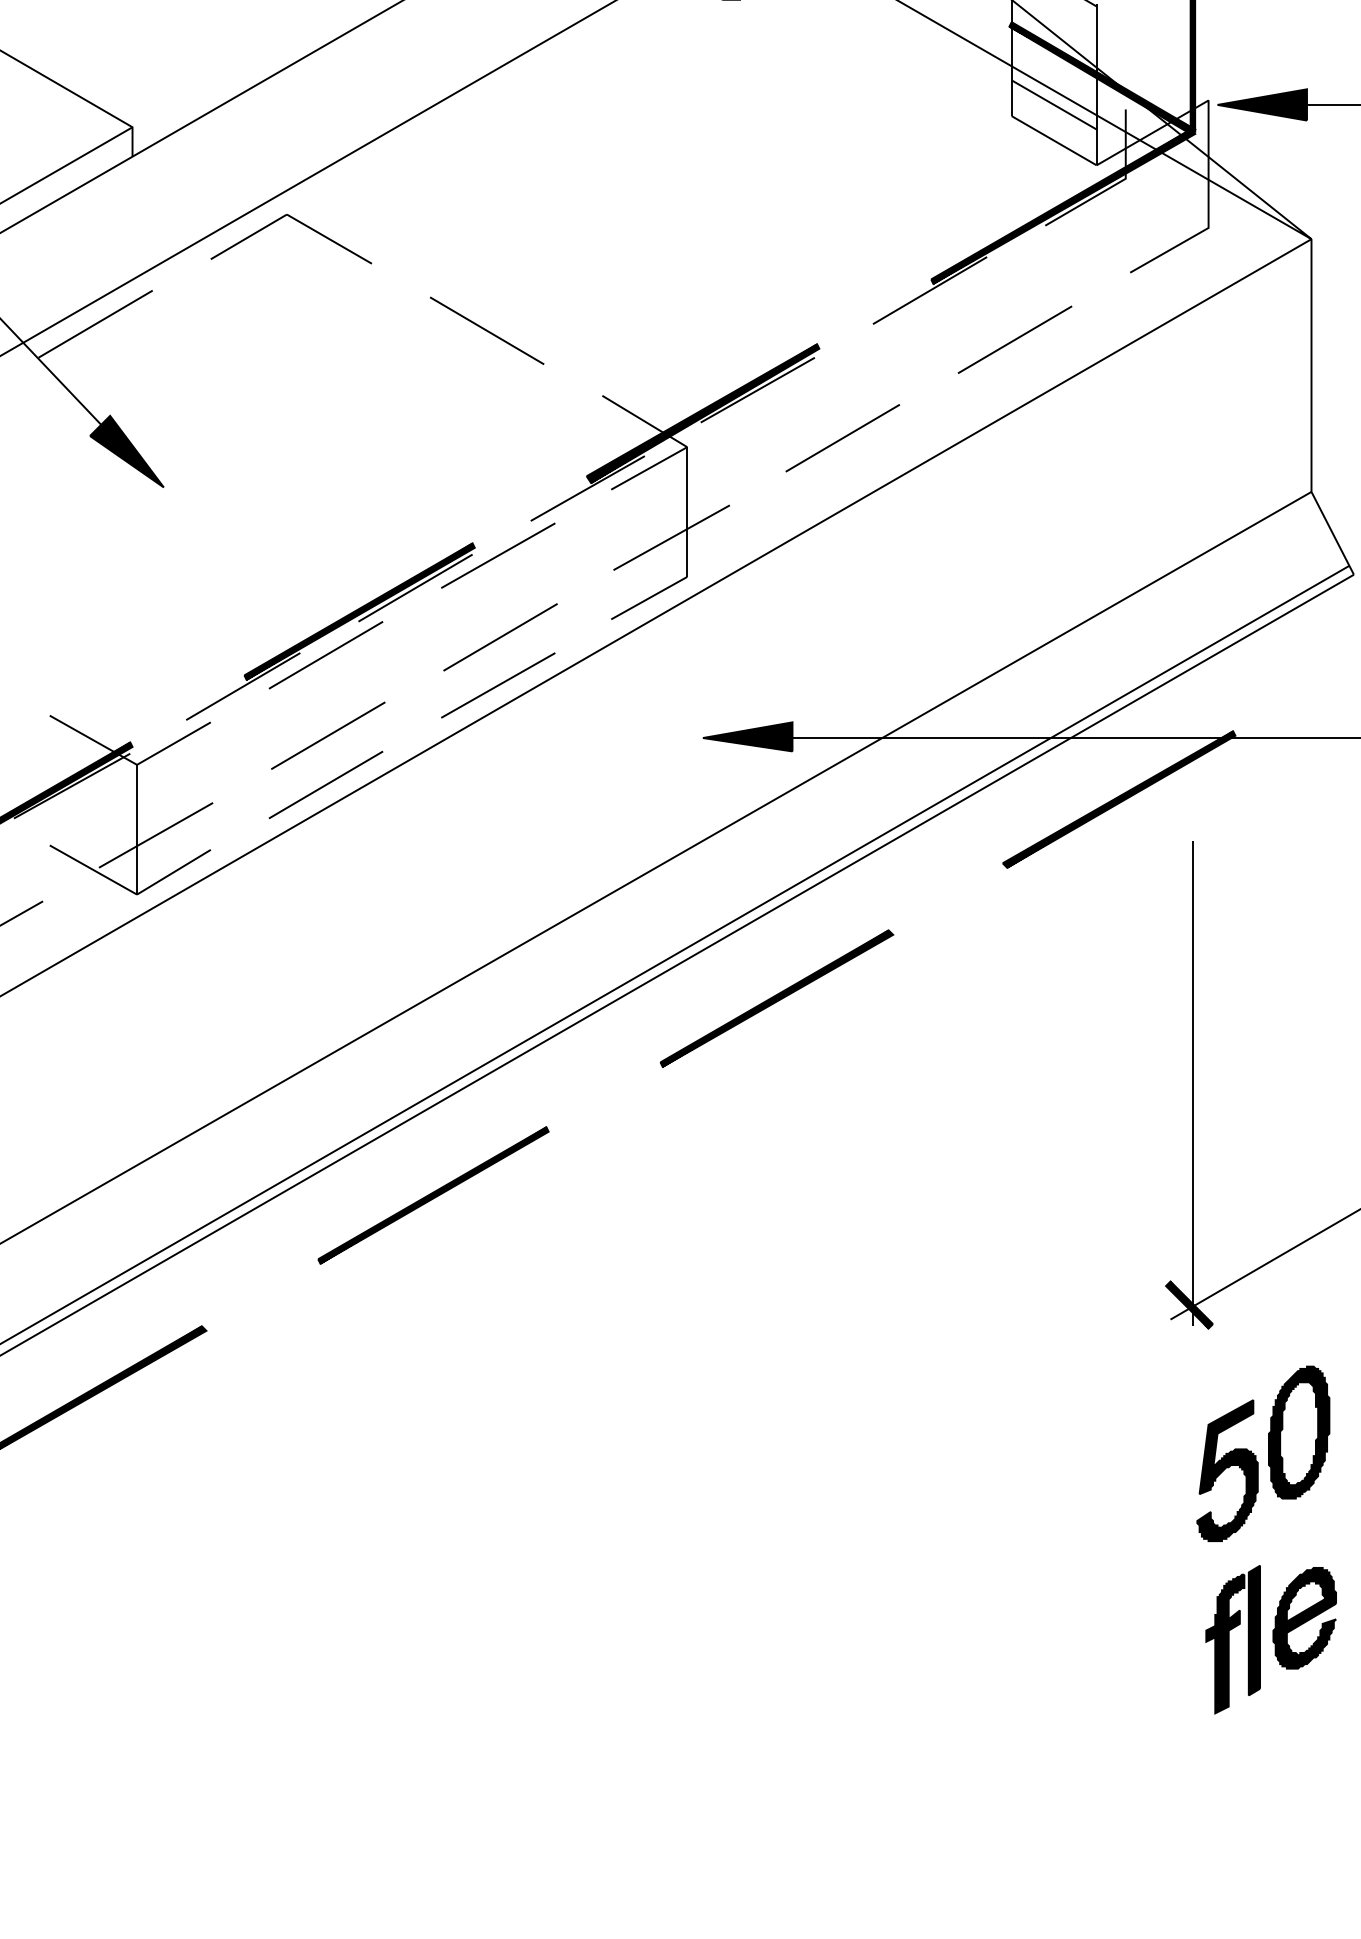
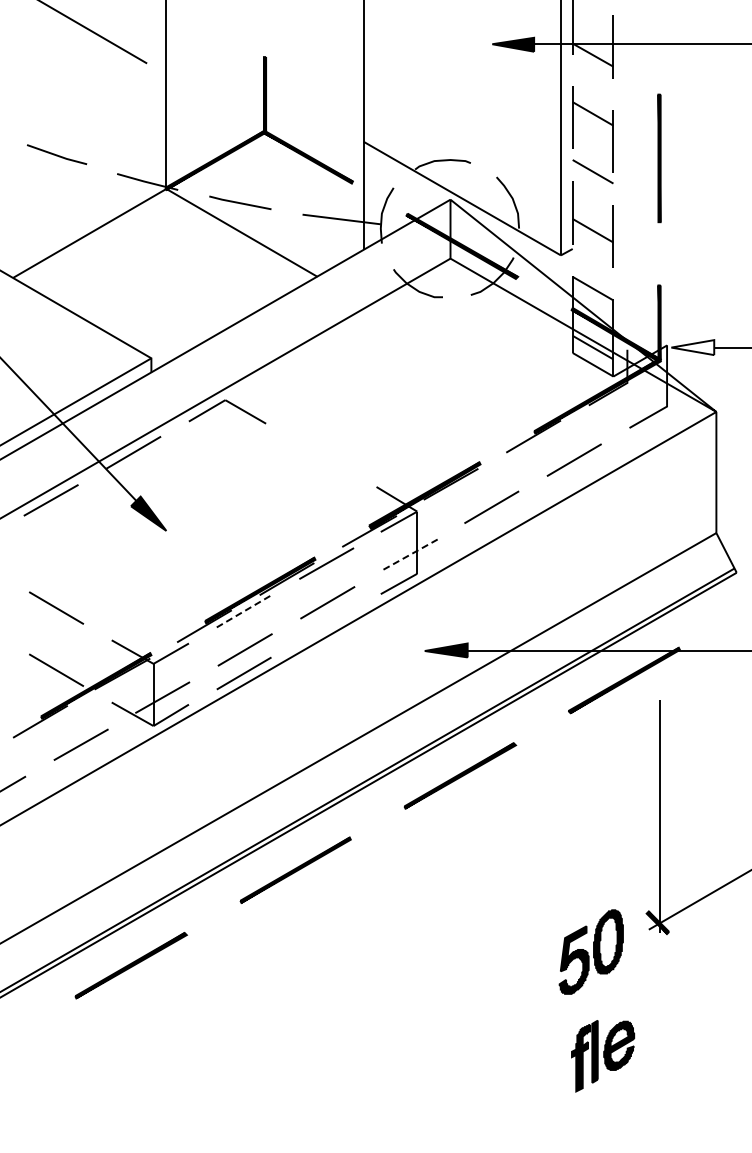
fill: (1261, 104) -> (692, 347), removed
line: (485, 330) -> (320, 455), removed
line: (671, 538) -> (409, 555), solid -> dashed
line: (326, 655) -> (244, 611), solid -> dashed
line: (497, 684) -> (326, 625), removed
part: (1261, 1452) -> (590, 951), moved
part: (1272, 1640) -> (603, 1056), moved

